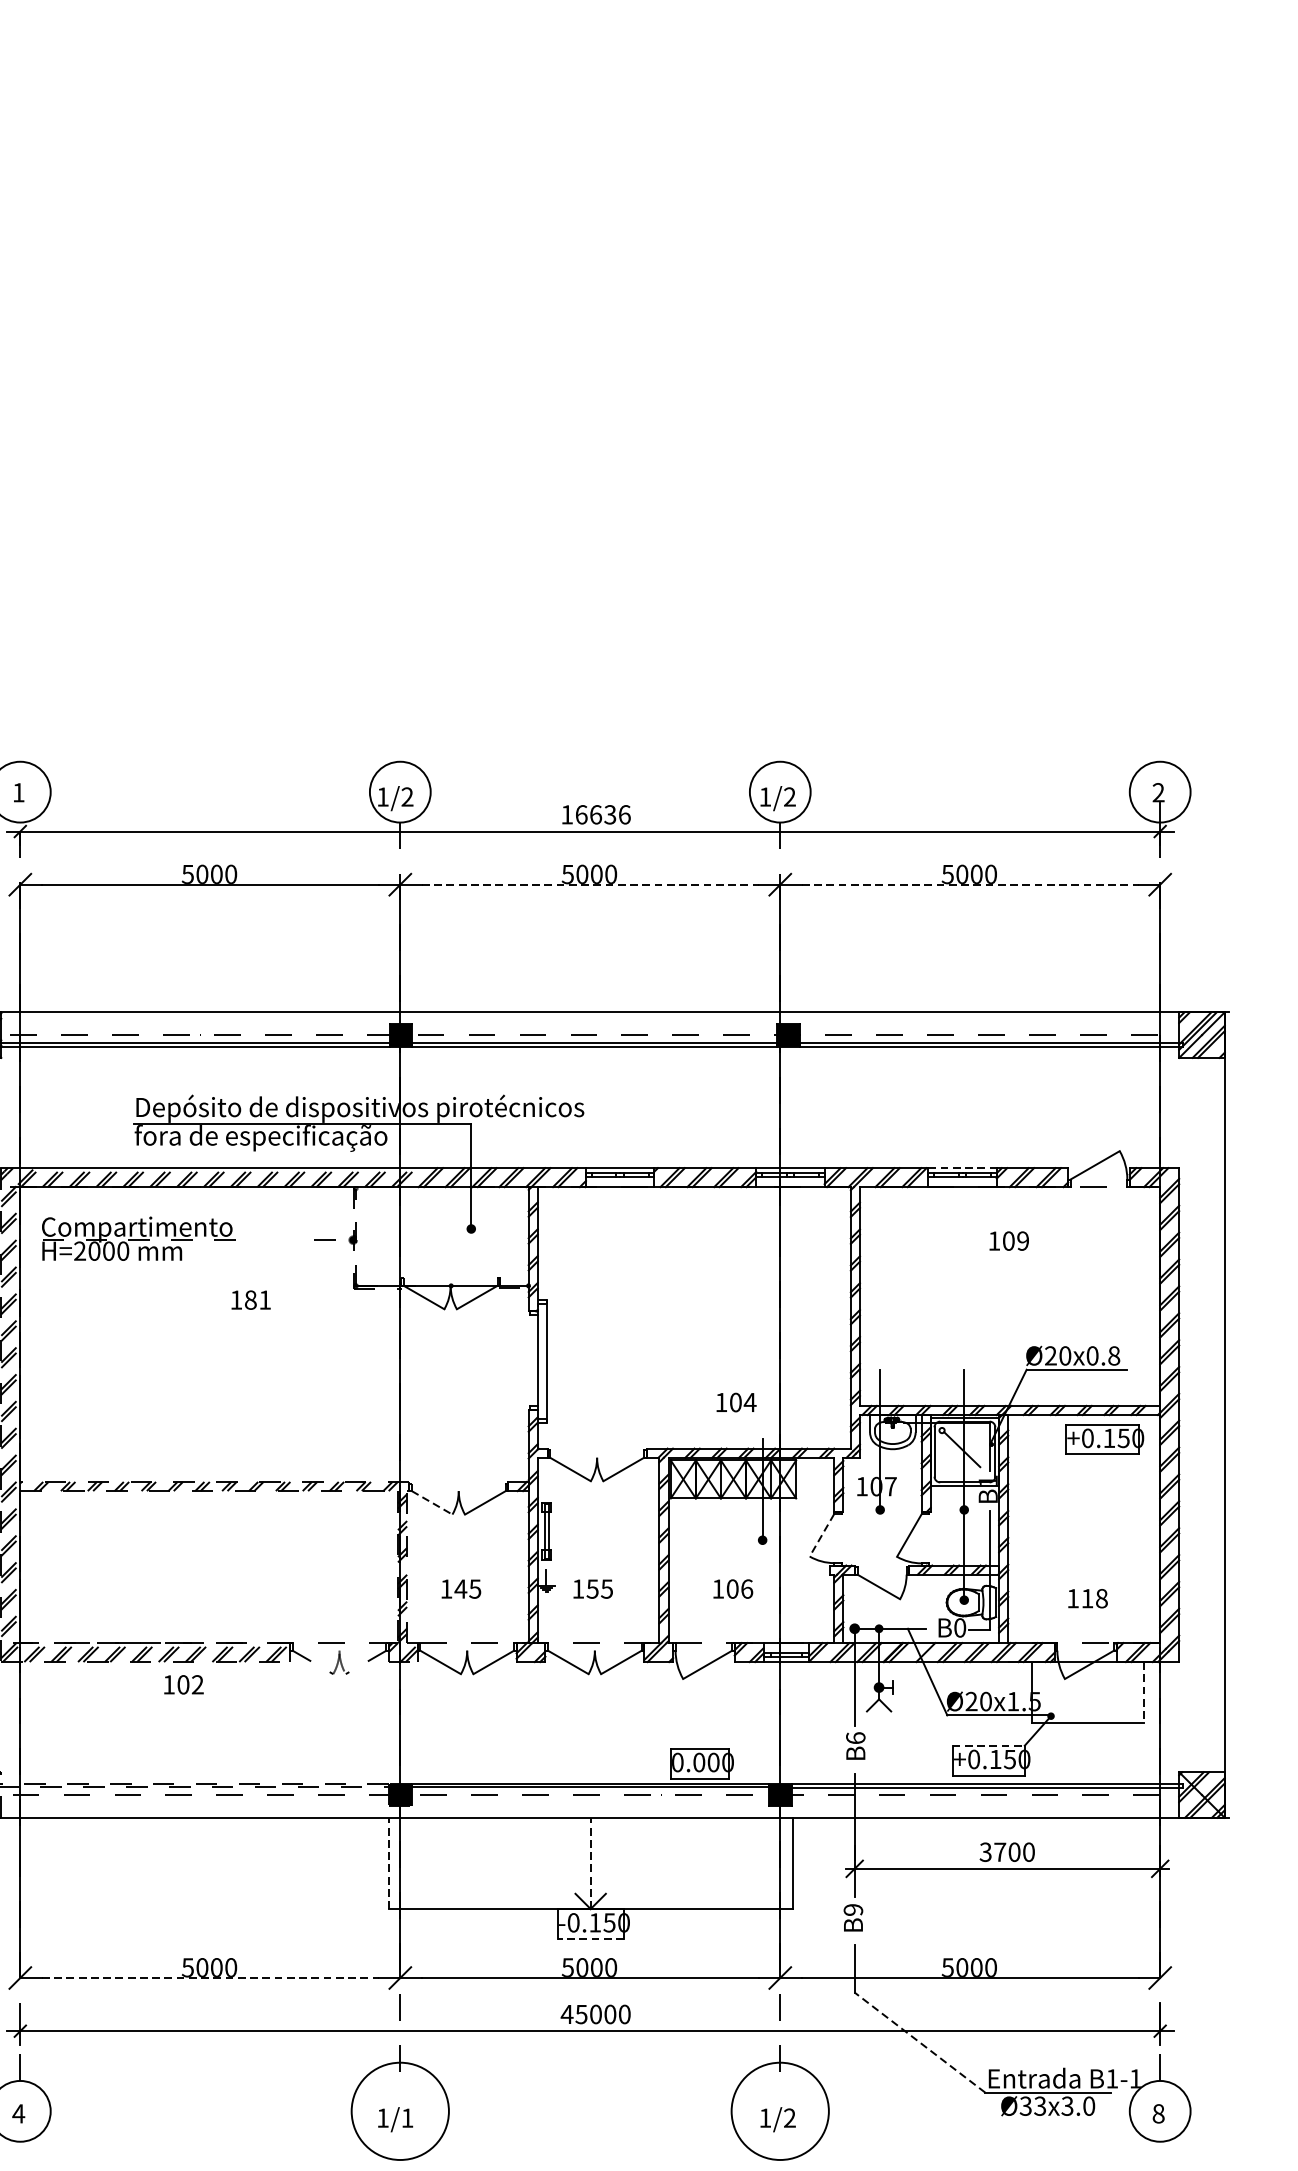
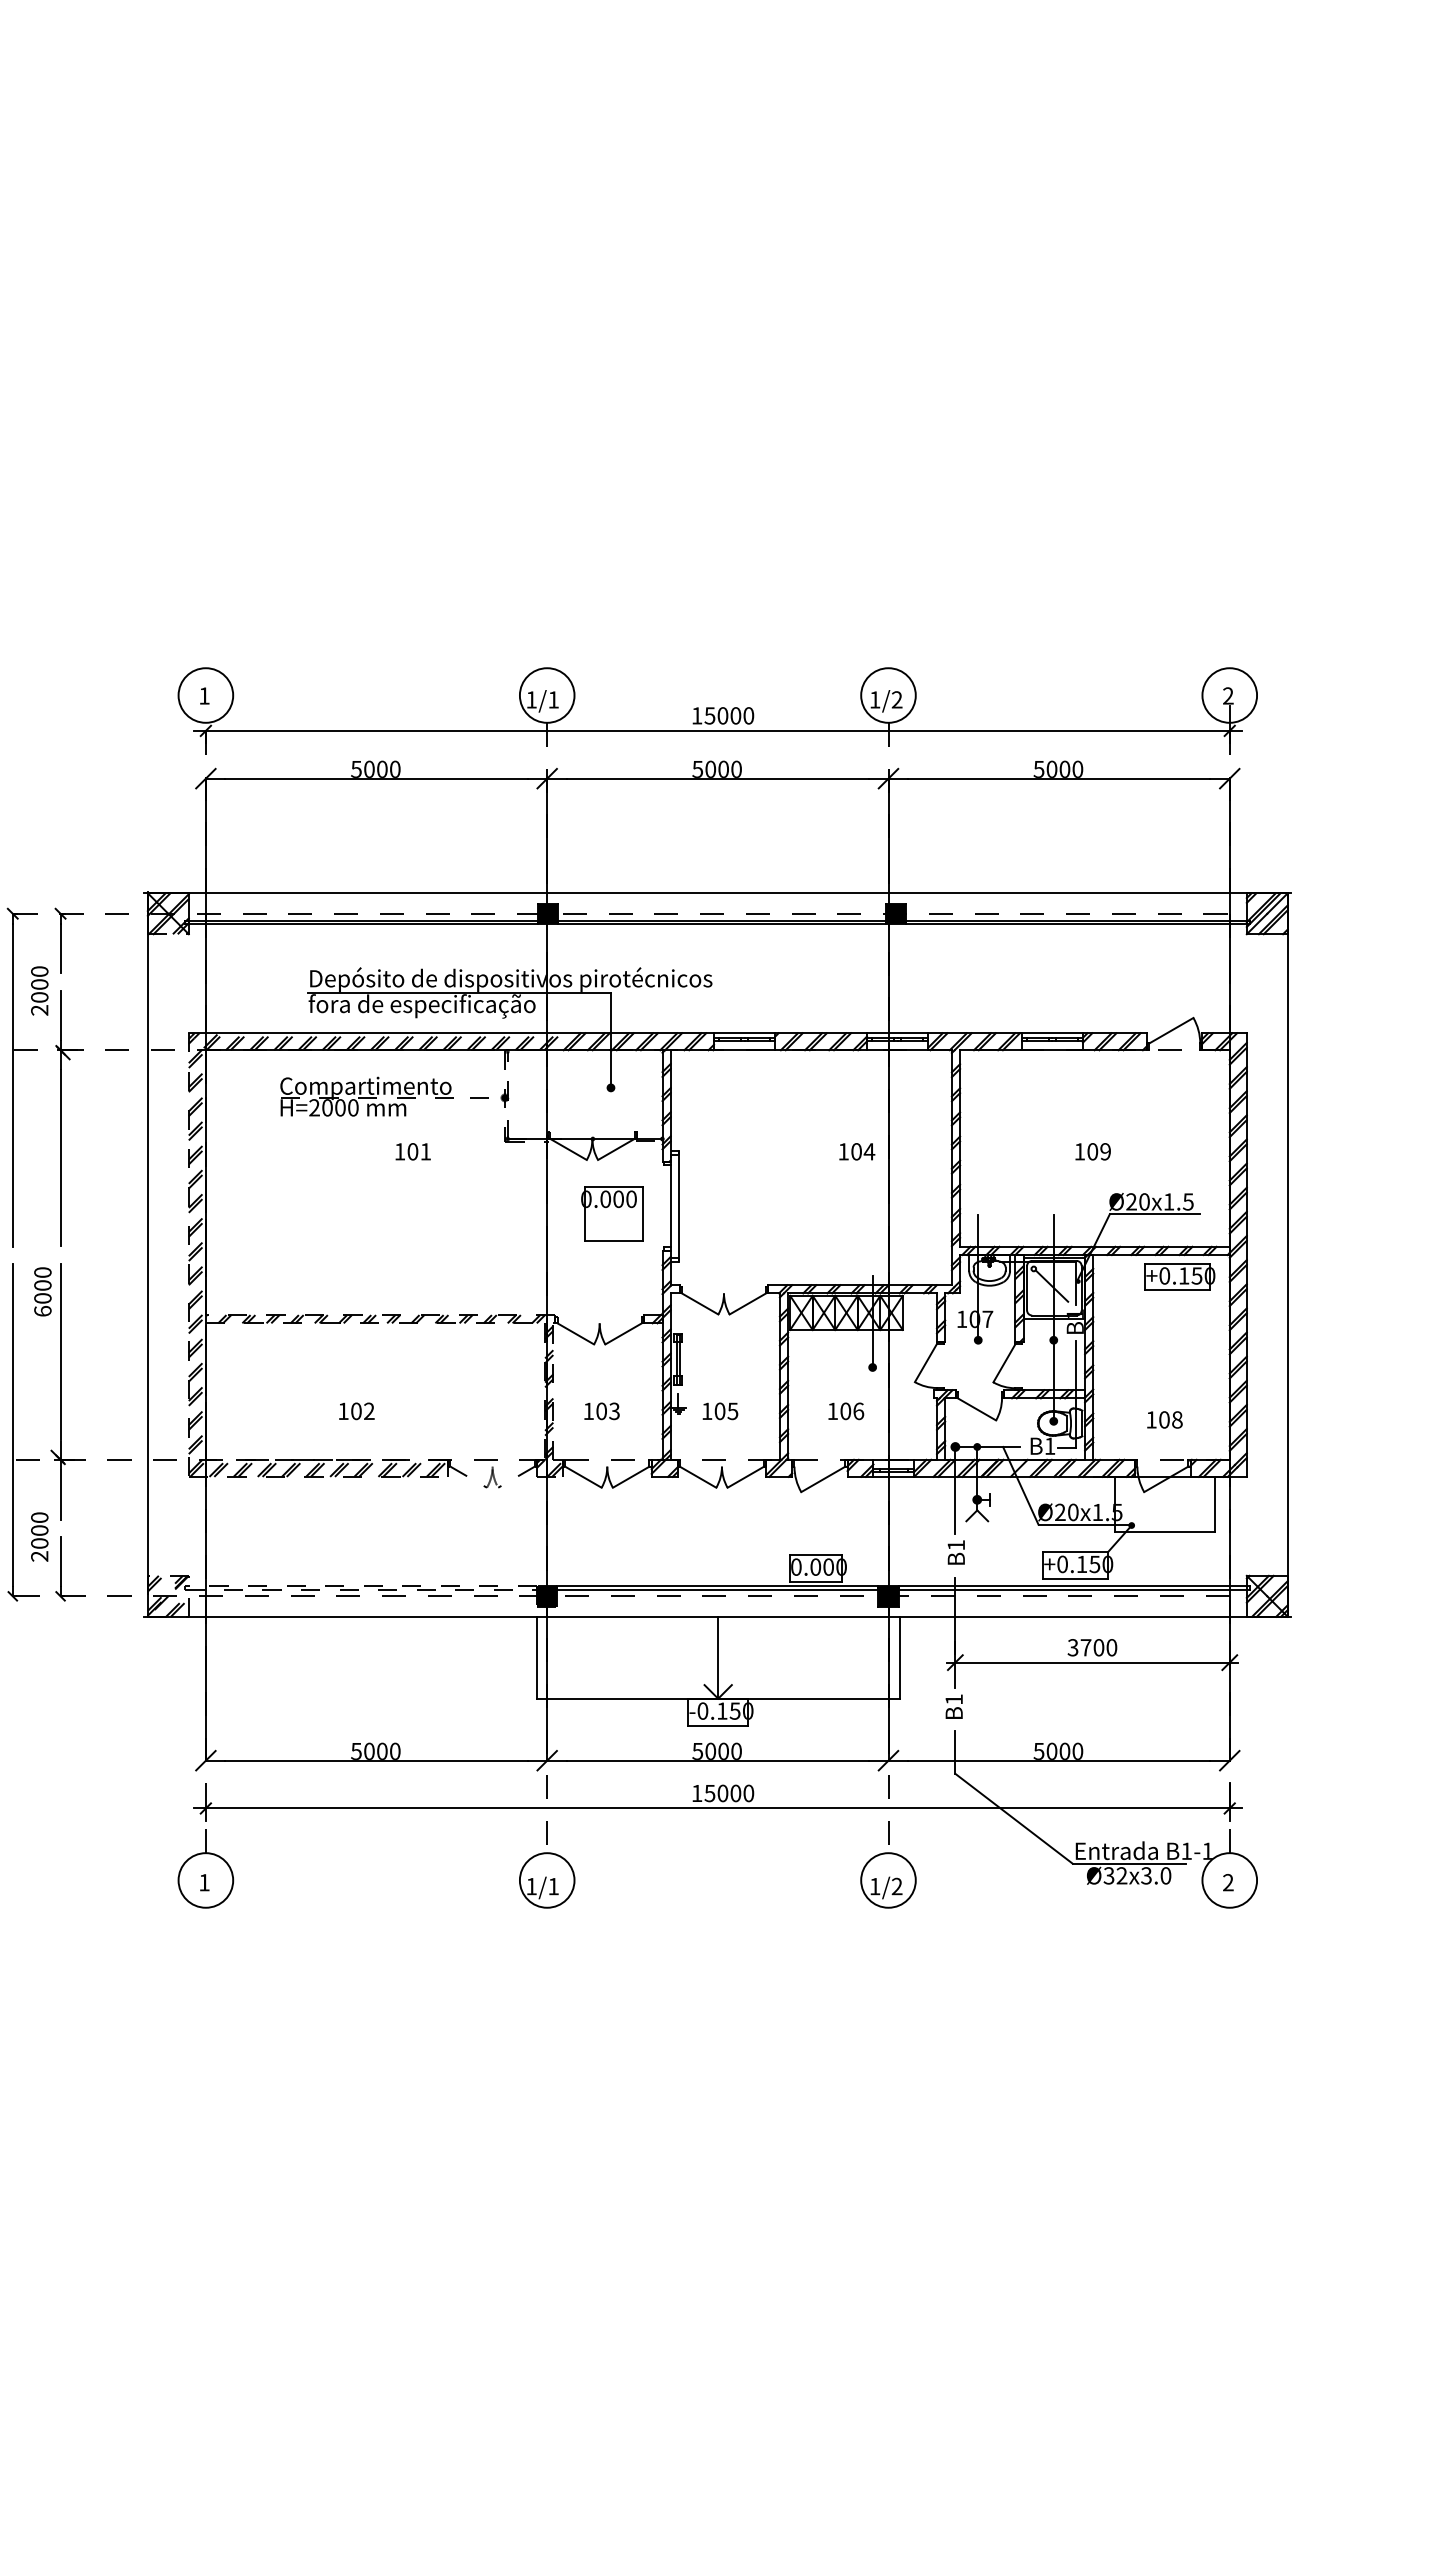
text: (407, 796) -> (553, 699), 1/2 -> 1/1
text: (603, 814) -> (729, 715), 16636 -> 15000
line: (591, 884) -> (718, 778), dashed -> solid
line: (970, 884) -> (1059, 778), dashed -> solid
line: (962, 1168) -> (1052, 1033), dashed -> solid
part: (137, 1238) -> (366, 1096), moved
text: (1008, 1240) -> (1092, 1151), moved
text: (250, 1299) -> (412, 1151), 181 -> 101
text: (1103, 1355) -> (1178, 1201), Ø20x0.8 -> Ø20x1.5
part: (472, 1368) -> (612, 1213), added
text: (736, 1402) -> (857, 1151), moved
line: (432, 1503) -> (576, 1334), dashed -> solid
line: (821, 1535) -> (925, 1363), dashed -> solid
text: (592, 1588) -> (719, 1410), 155 -> 105
text: (467, 1589) -> (607, 1411), 145 -> 103
text: (1087, 1598) -> (1164, 1419), 118 -> 108
text: (959, 1627) -> (1049, 1445), B0 -> B1
text: (183, 1685) -> (356, 1411), moved
line: (1143, 1692) -> (1214, 1504), dashed -> solid
text: (855, 1737) -> (956, 1544), B6 -> B1
line: (989, 1745) -> (1076, 1551), dashed -> solid
line: (388, 1863) -> (536, 1657), dashed -> solid
line: (591, 1863) -> (718, 1657), dashed -> solid
text: (852, 1909) -> (953, 1699), B9 -> B1
line: (591, 1938) -> (718, 1725), dashed -> solid
line: (211, 1977) -> (377, 1760), dashed -> solid
text: (566, 2014) -> (696, 1793), 45000 -> 15000
line: (920, 2042) -> (1014, 1818), dashed -> solid
text: (1039, 2105) -> (1121, 1875), Ø33x3.0 -> Ø32x3.0
circle: (399, 2111) -> (546, 1880), size x0.62
circle: (780, 2111) -> (888, 1880), size x0.62
text: (18, 2113) -> (204, 1882), 4 -> 1
text: (1158, 2113) -> (1228, 1882), 8 -> 2

